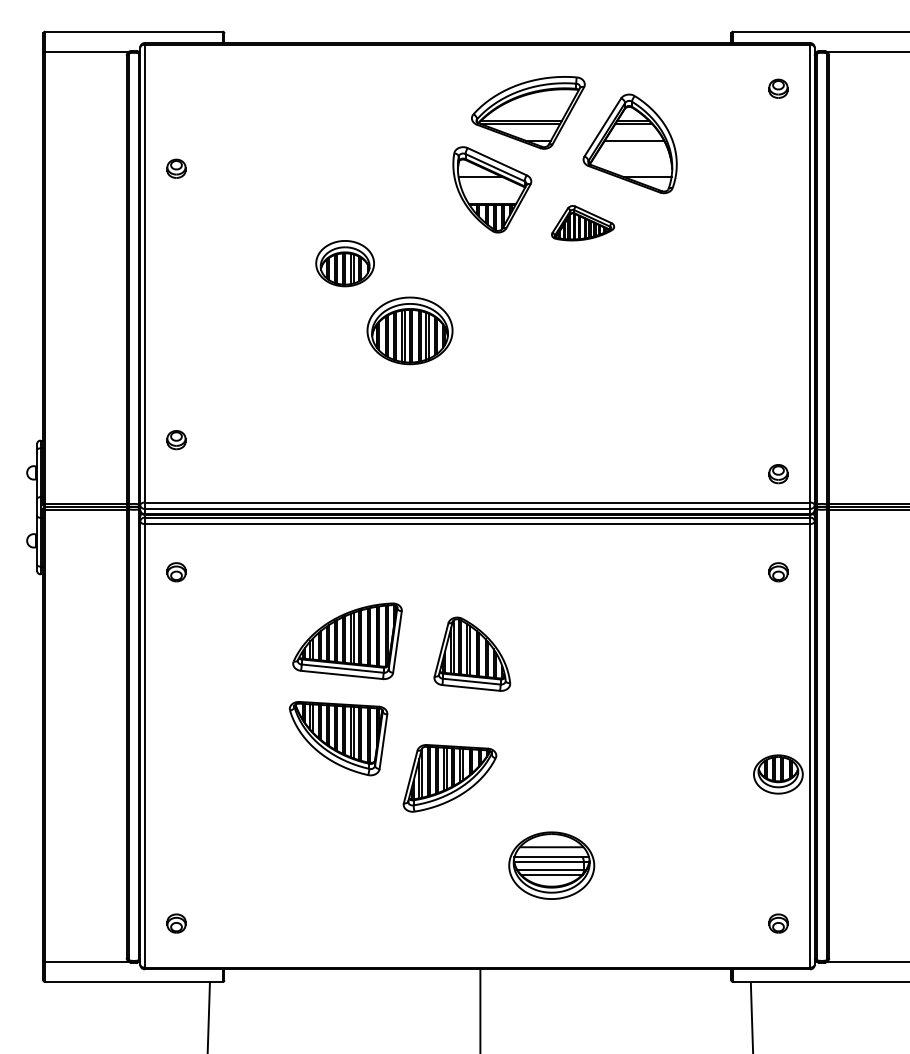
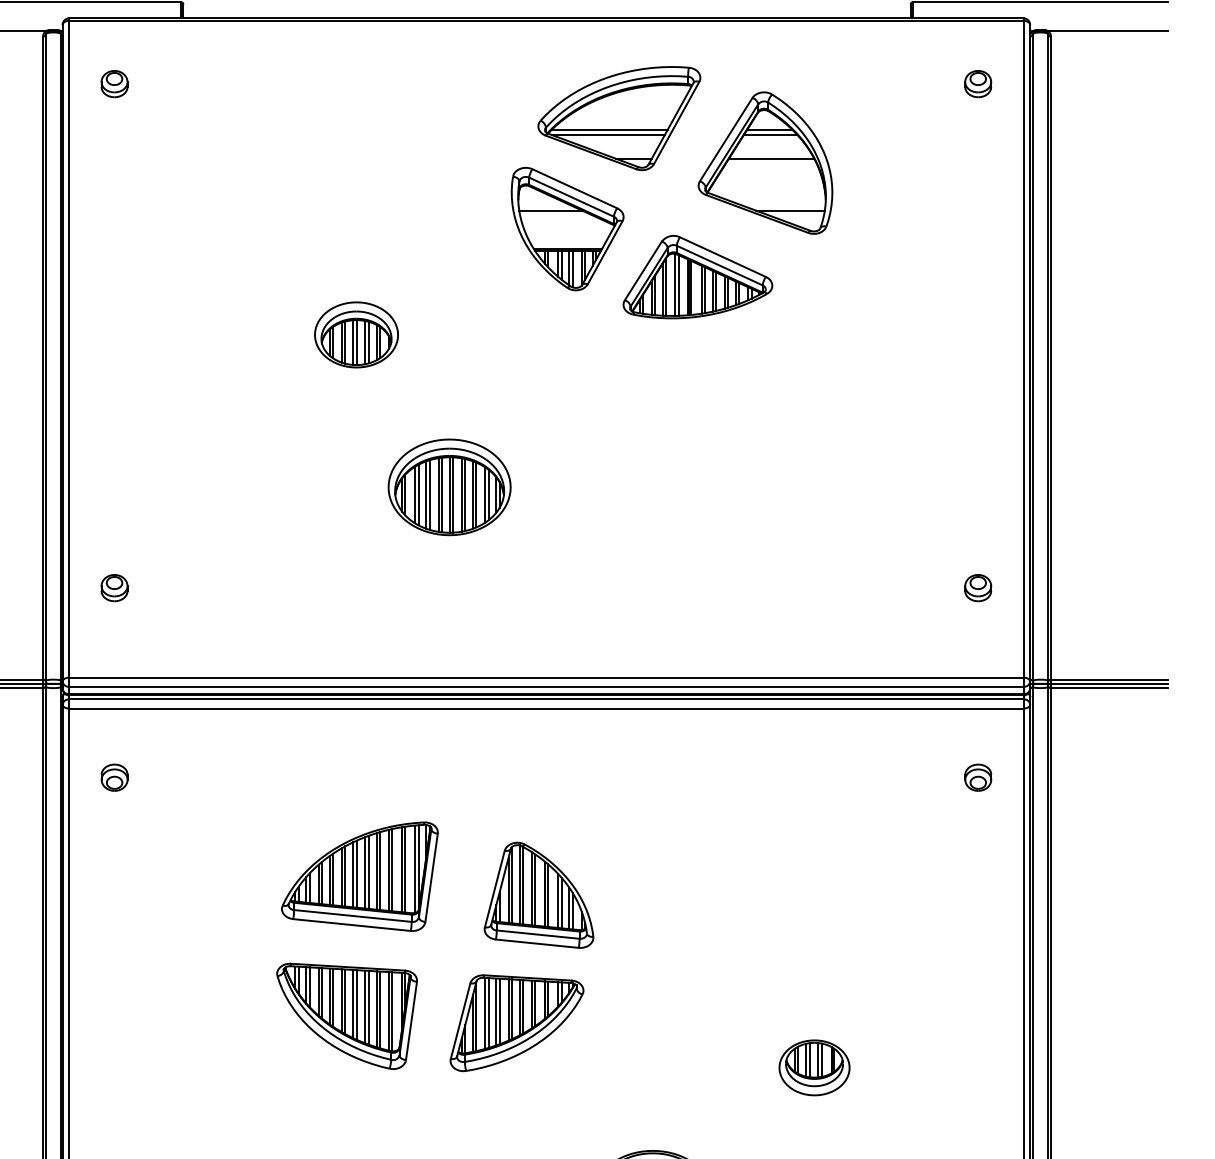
part: (176, 168) -> (114, 83), moved
part: (582, 222) -> (697, 275), size x1.67
part: (409, 330) -> (448, 486), moved
part: (778, 474) -> (978, 588), moved
part: (778, 774) -> (814, 1067), moved
part: (449, 778) -> (516, 1023), moved

